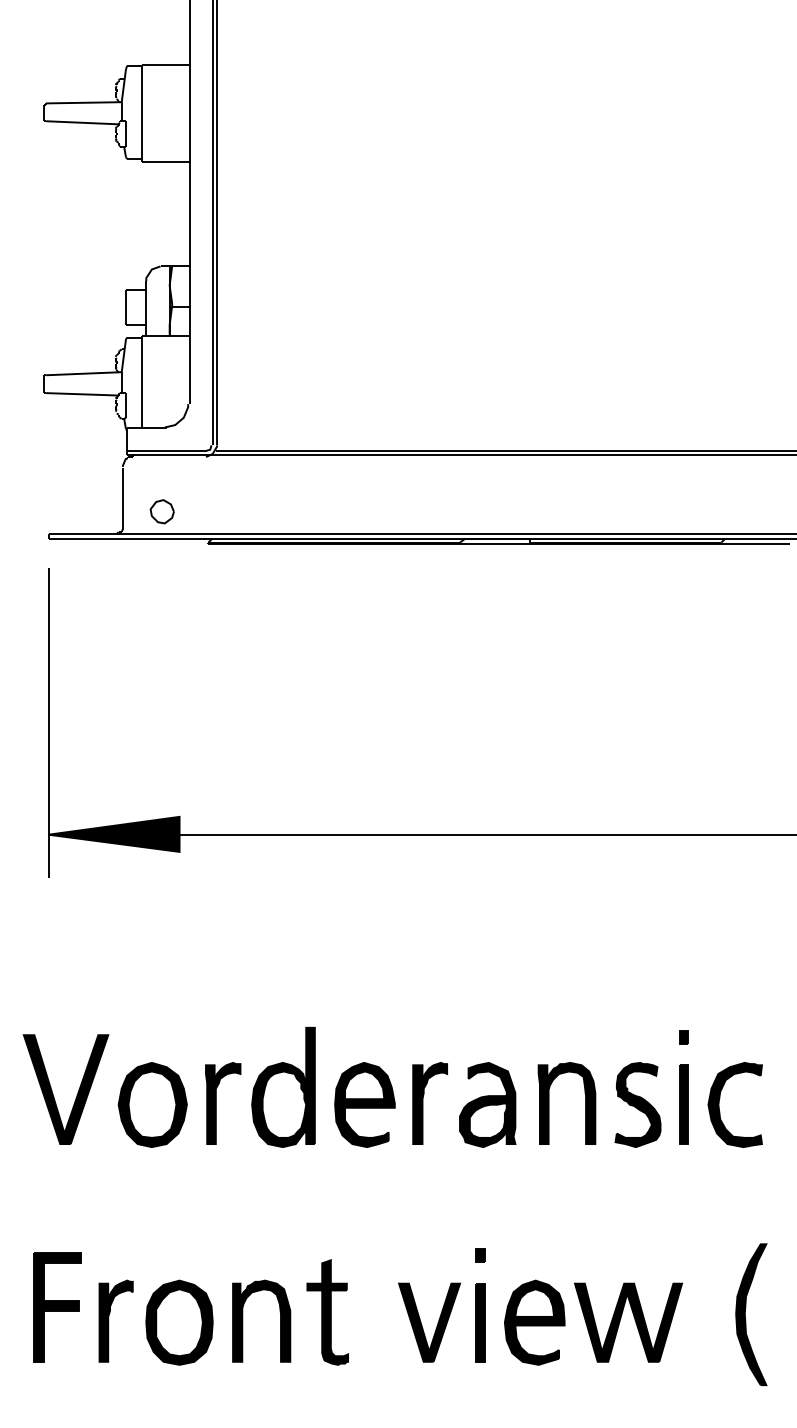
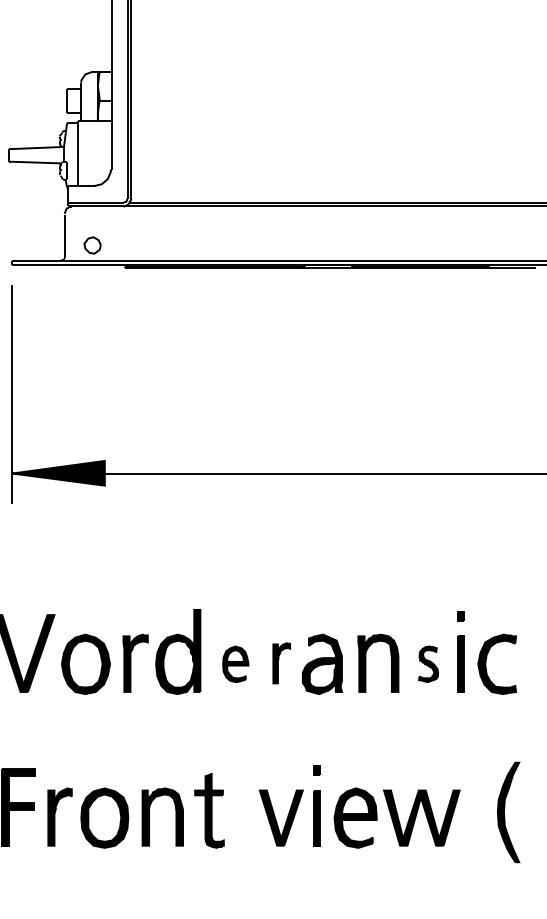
part: (429, 1103) -> (281, 663), size x0.7
part: (364, 1104) -> (235, 664), size x0.6
part: (637, 1104) -> (428, 664), size x0.6

